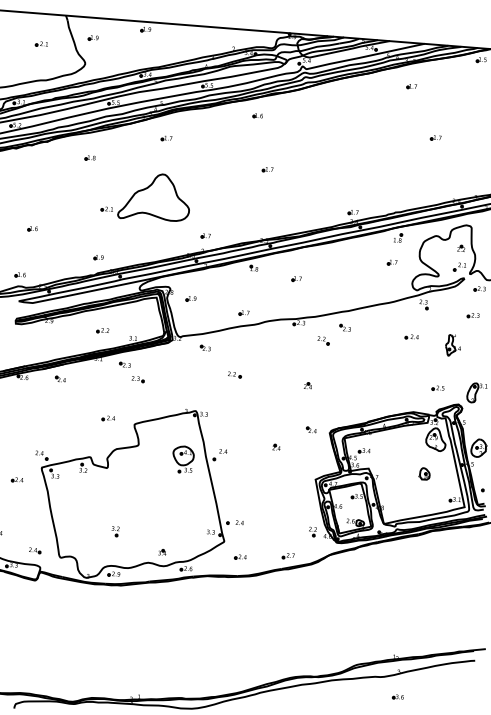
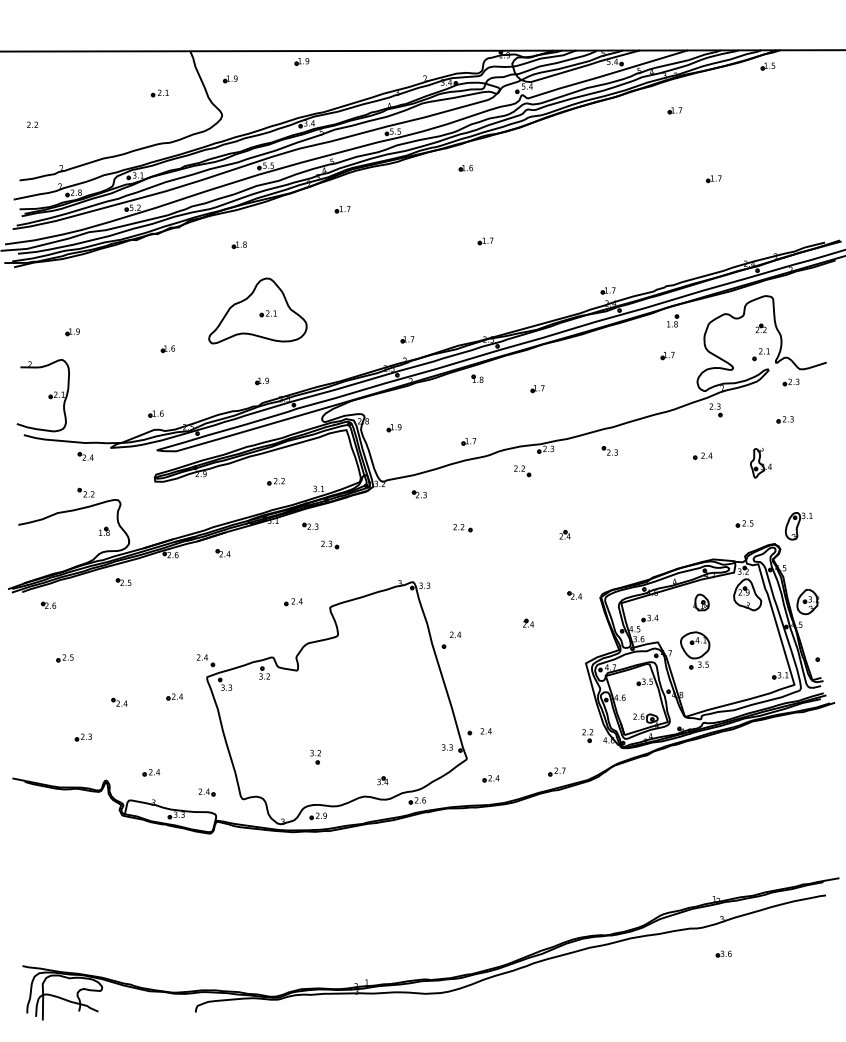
part: (154, 196) -> (257, 310), moved
part: (323, 341) -> (522, 471), moved
part: (183, 459) -> (695, 650), moved
part: (424, 473) -> (701, 602), moved

